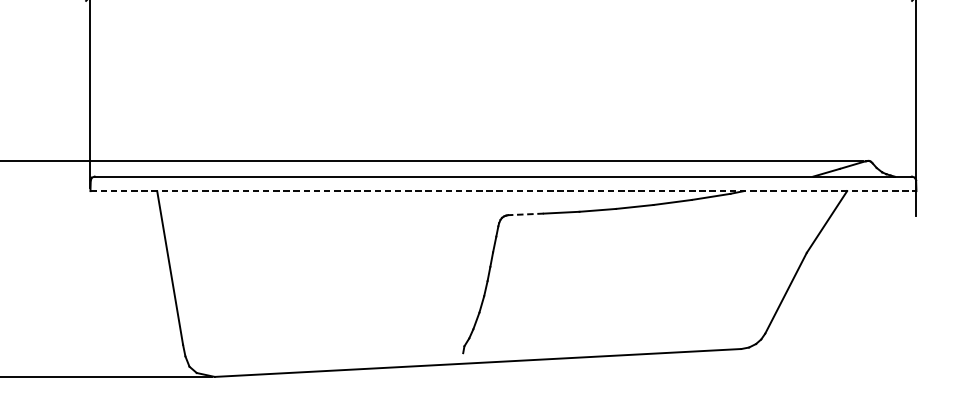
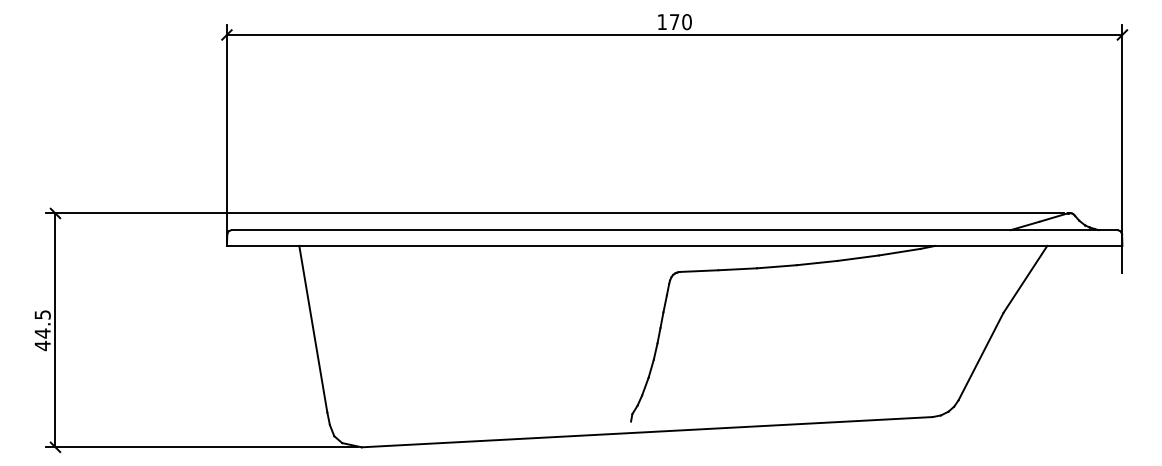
line: (503, 190) -> (674, 245), dashed -> solid
line: (525, 214) -> (698, 271), dashed -> solid

